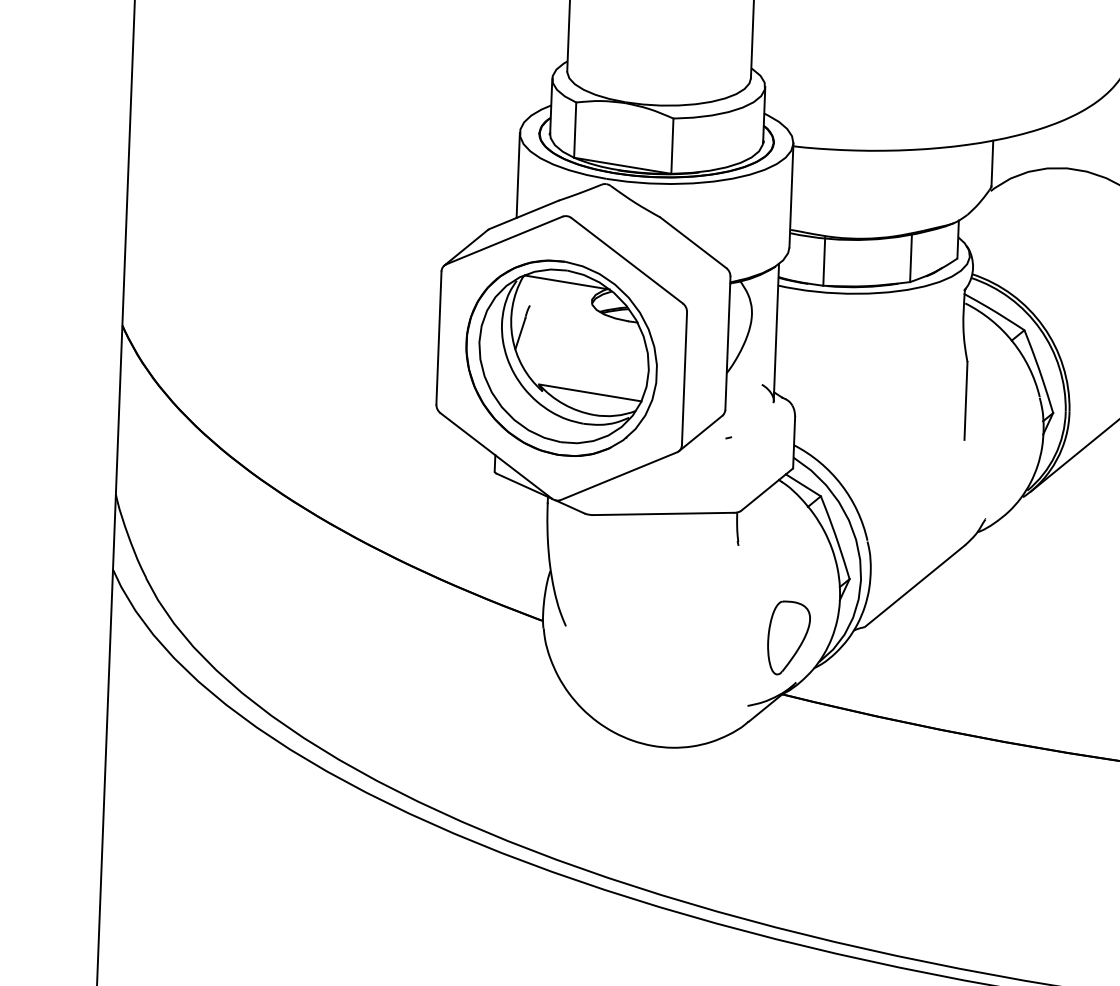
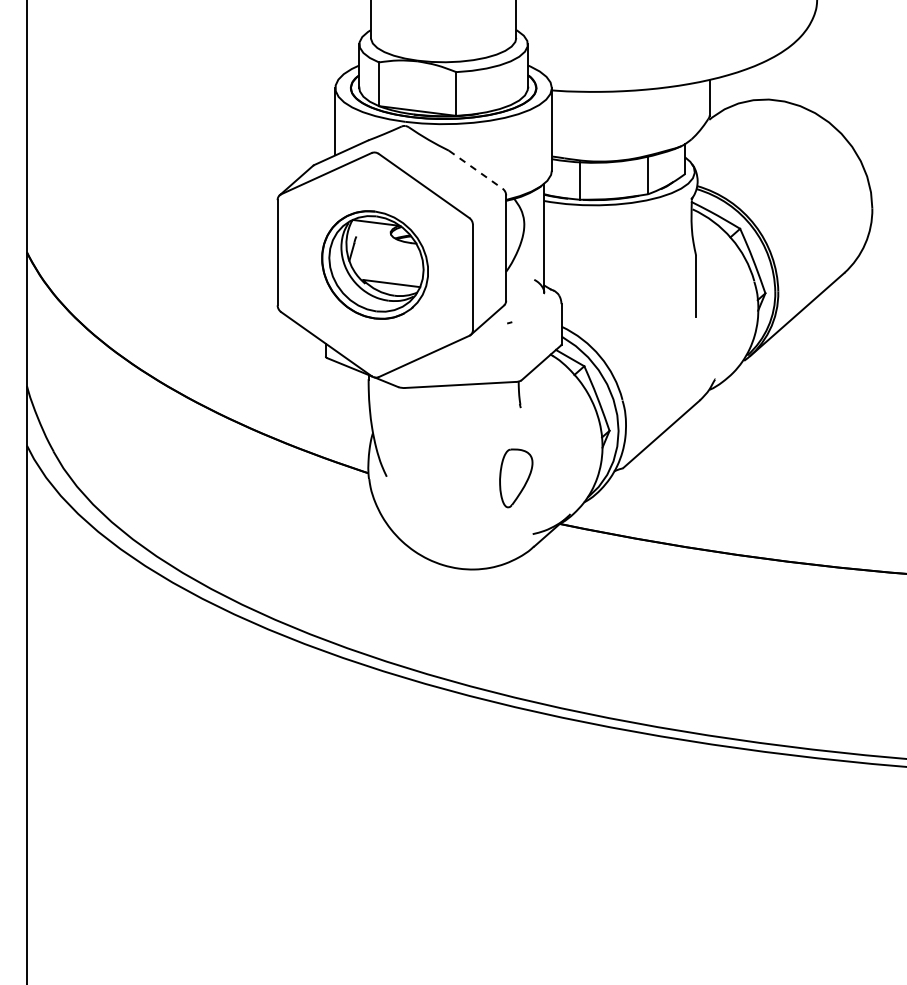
line: (692, 242) -> (475, 169), solid -> dashed
part: (560, 357) -> (374, 264), size x0.7
part: (789, 638) -> (516, 478), moved

